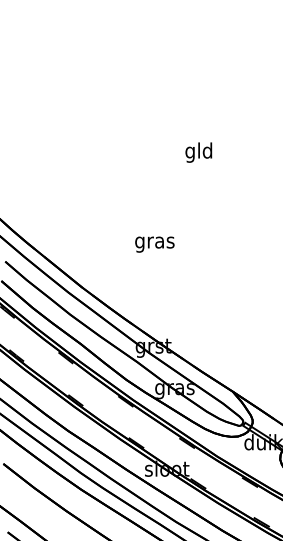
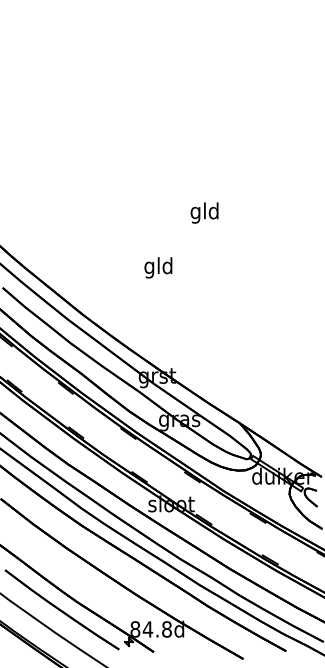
text: (198, 152) -> (204, 212), moved
text: (154, 242) -> (158, 267), gras -> gld

